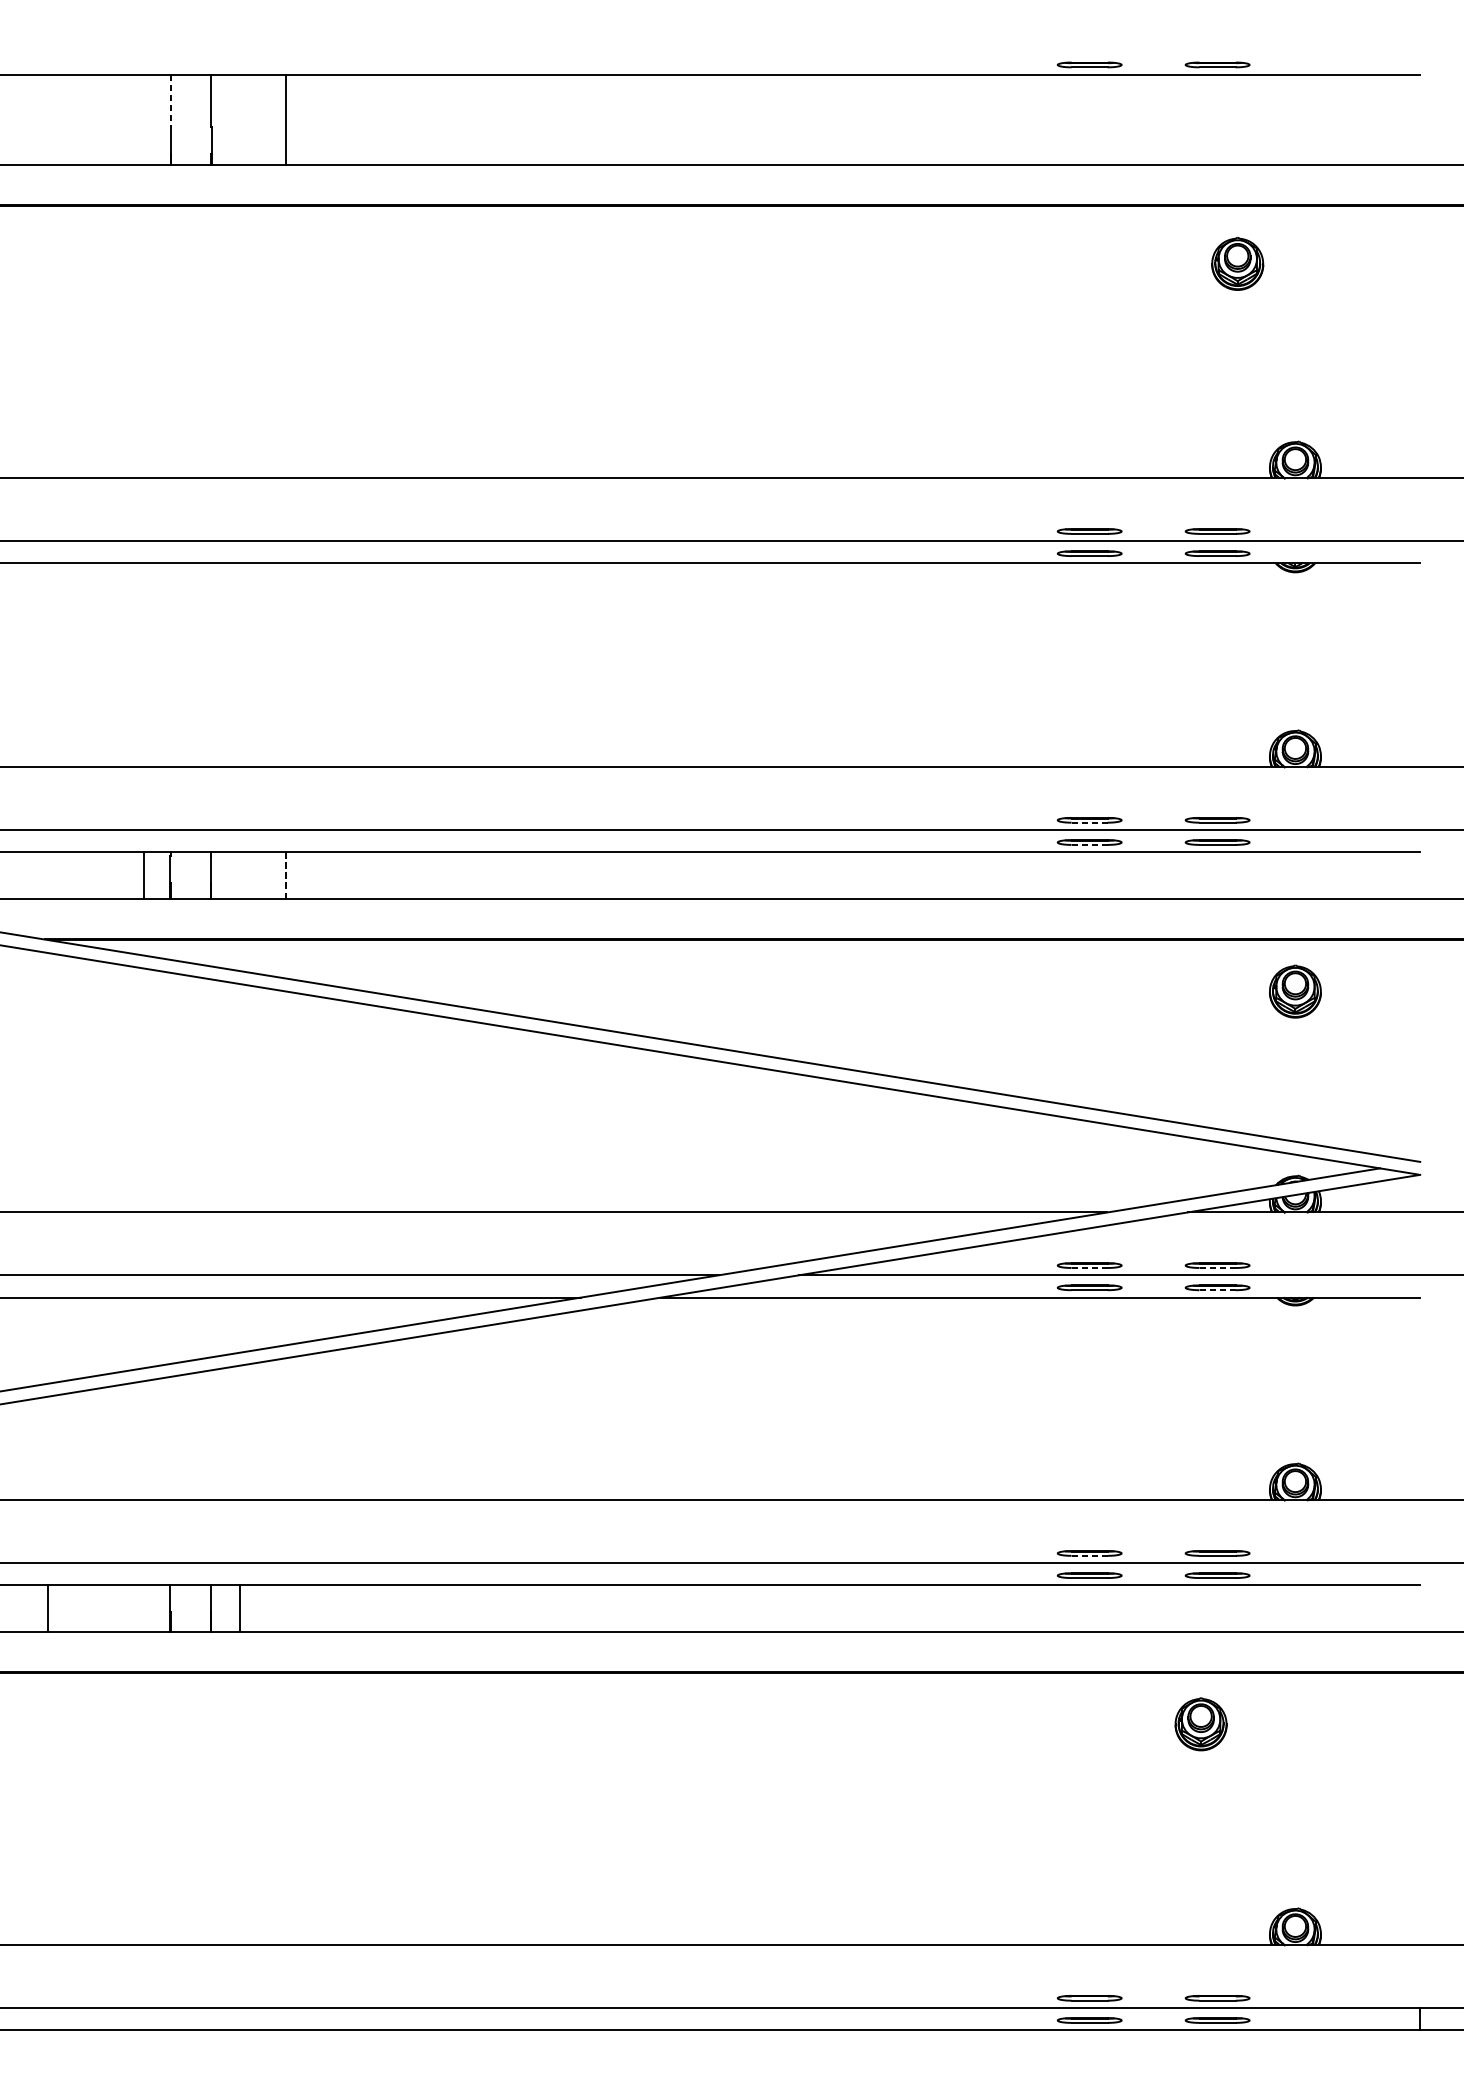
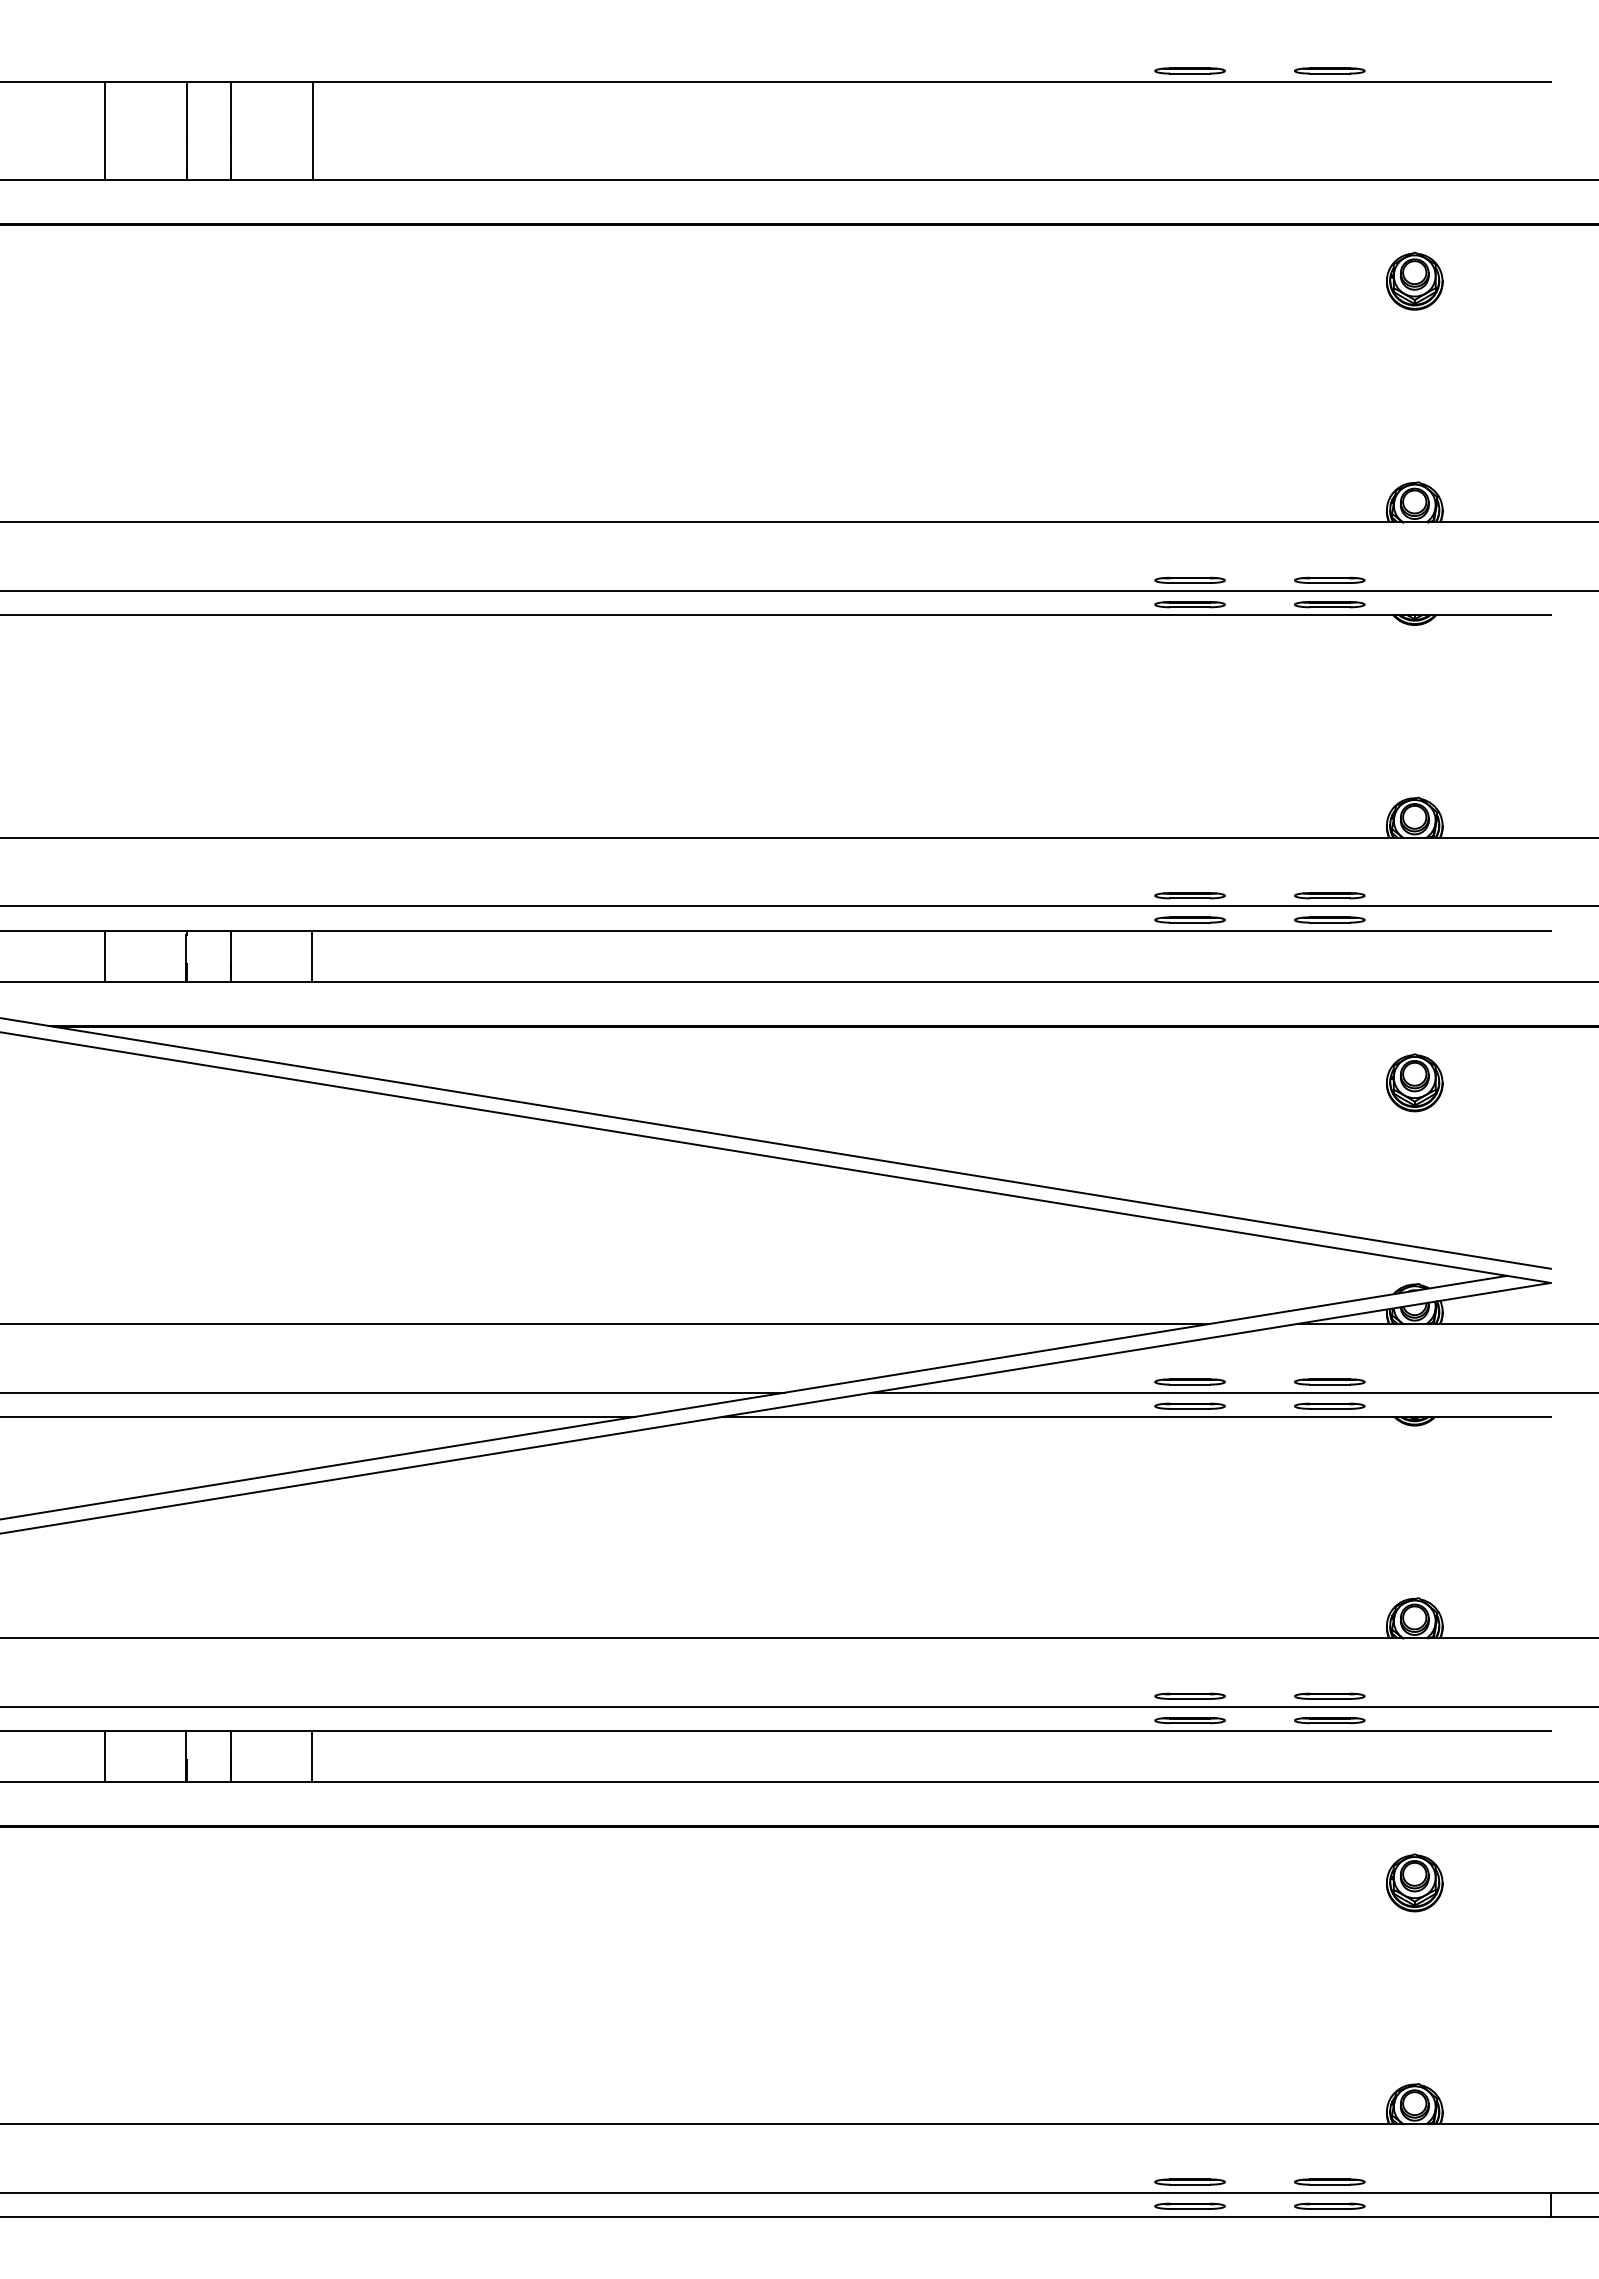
line: (170, 101) -> (186, 110), dashed -> solid
line: (96, 119) -> (105, 130), added
part: (1237, 263) -> (1414, 280), moved
line: (1090, 822) -> (1190, 898), dashed -> solid
line: (1090, 844) -> (1190, 922), dashed -> solid
line: (144, 874) -> (105, 955), moved
line: (286, 875) -> (312, 956), dashed -> solid
line: (1090, 1267) -> (1190, 1384), dashed -> solid
line: (1217, 1267) -> (1329, 1384), dashed -> solid
line: (1217, 1289) -> (1329, 1408), dashed -> solid
line: (1090, 1555) -> (1190, 1698), dashed -> solid
line: (47, 1608) -> (105, 1756), moved
line: (240, 1608) -> (312, 1756), moved
part: (1200, 1723) -> (1414, 1882), moved

